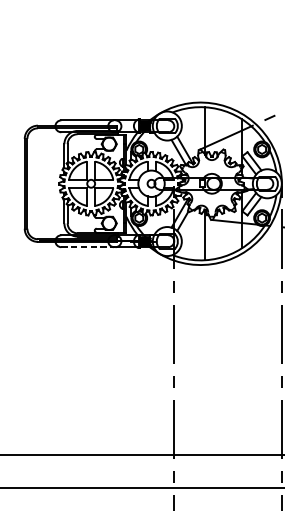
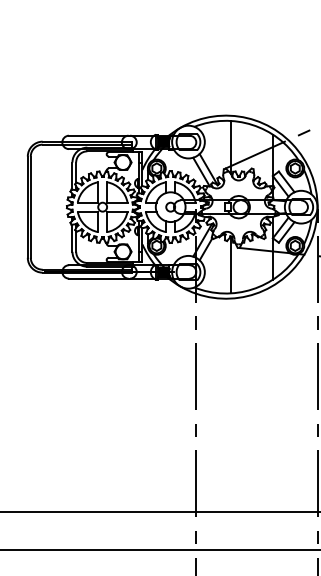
line: (88, 247) -> (99, 278), dashed -> solid

